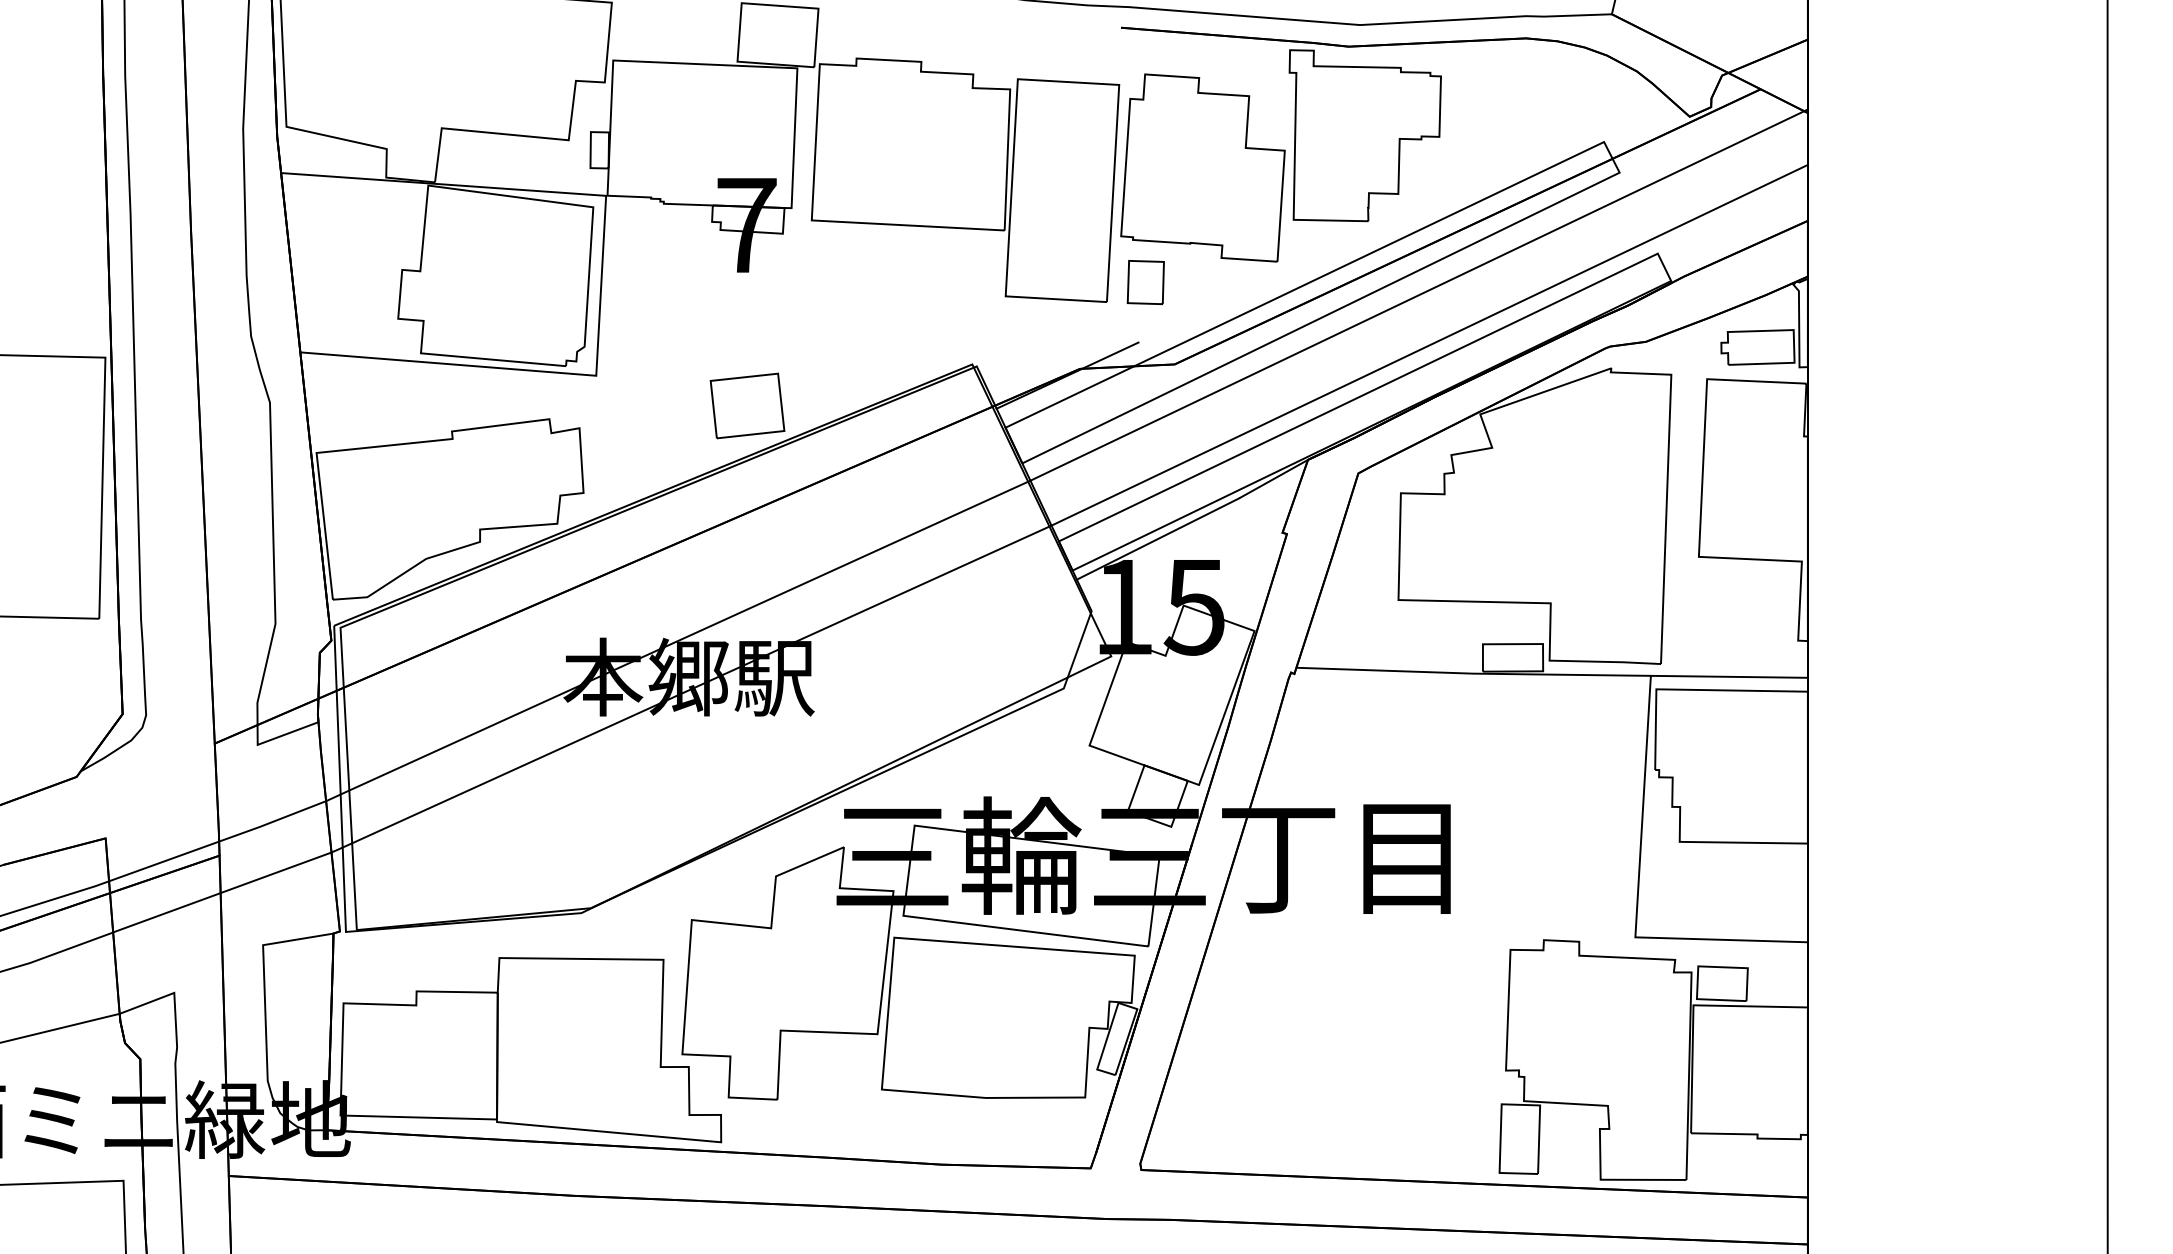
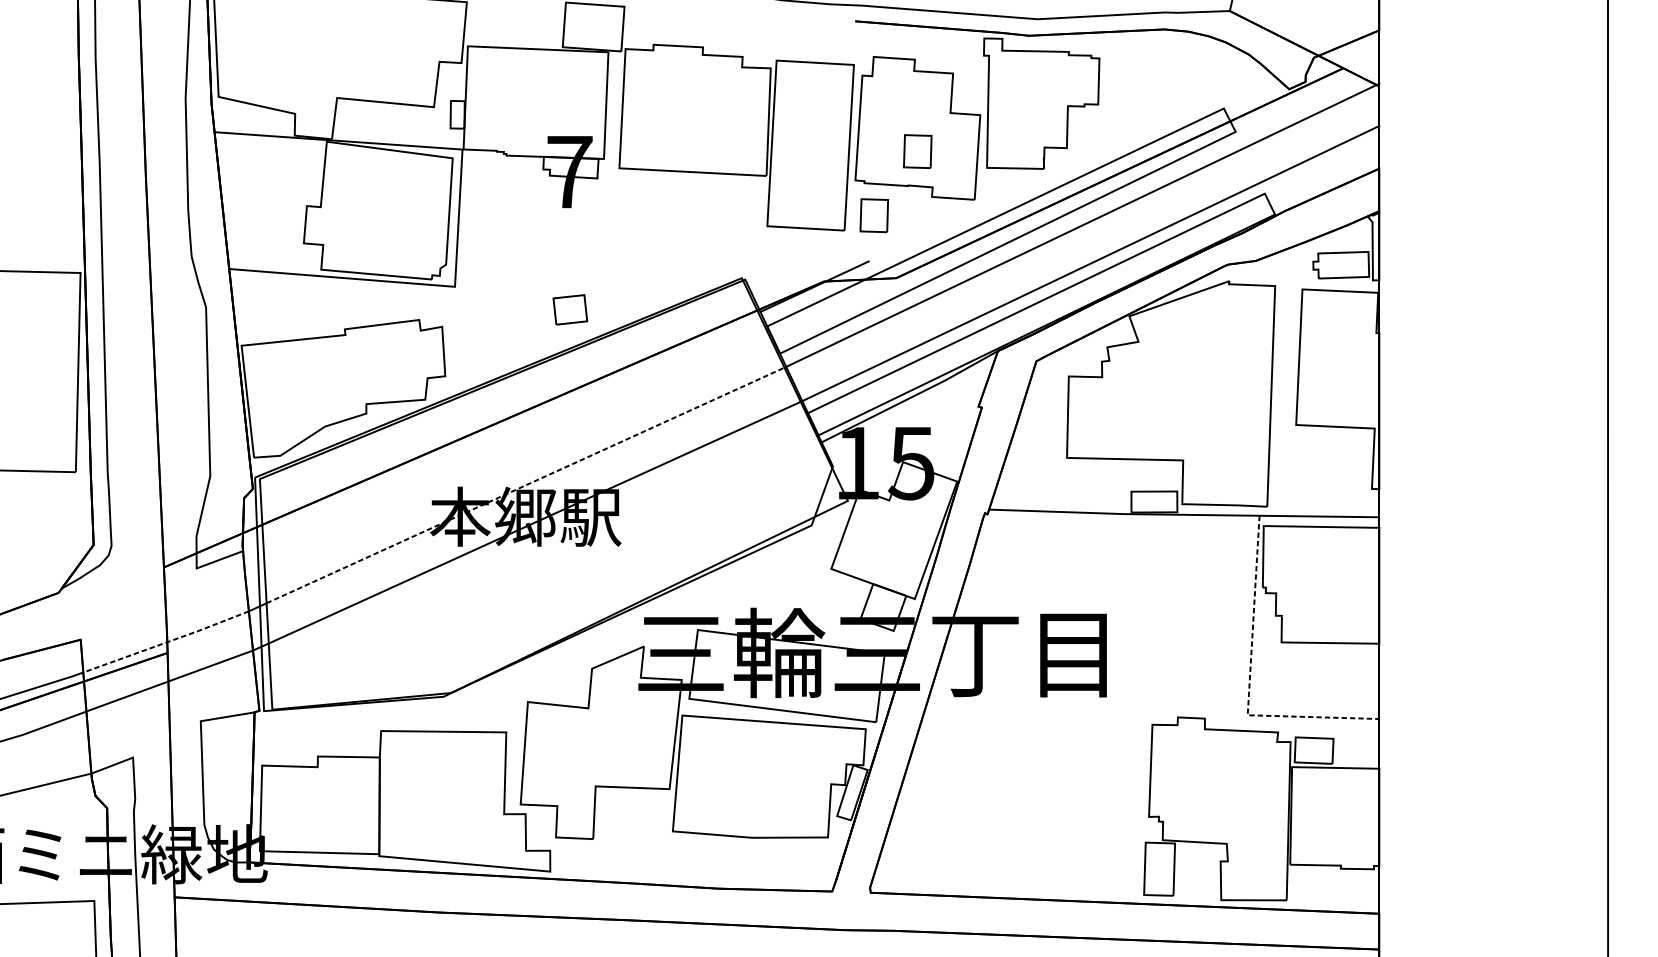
part: (1202, 198) -> (917, 151), added
part: (747, 405) -> (570, 309), size x0.6
line: (690, 635) -> (526, 484), solid -> dashed
line: (218, 841) -> (166, 642), solid -> dashed
line: (1638, 892) -> (1250, 681), solid -> dashed

